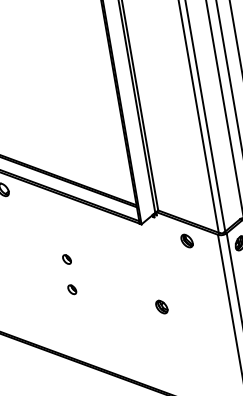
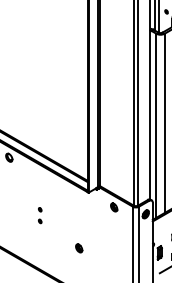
part: (68, 275) -> (39, 215), size x0.62
part: (162, 307) -> (79, 248), moved

